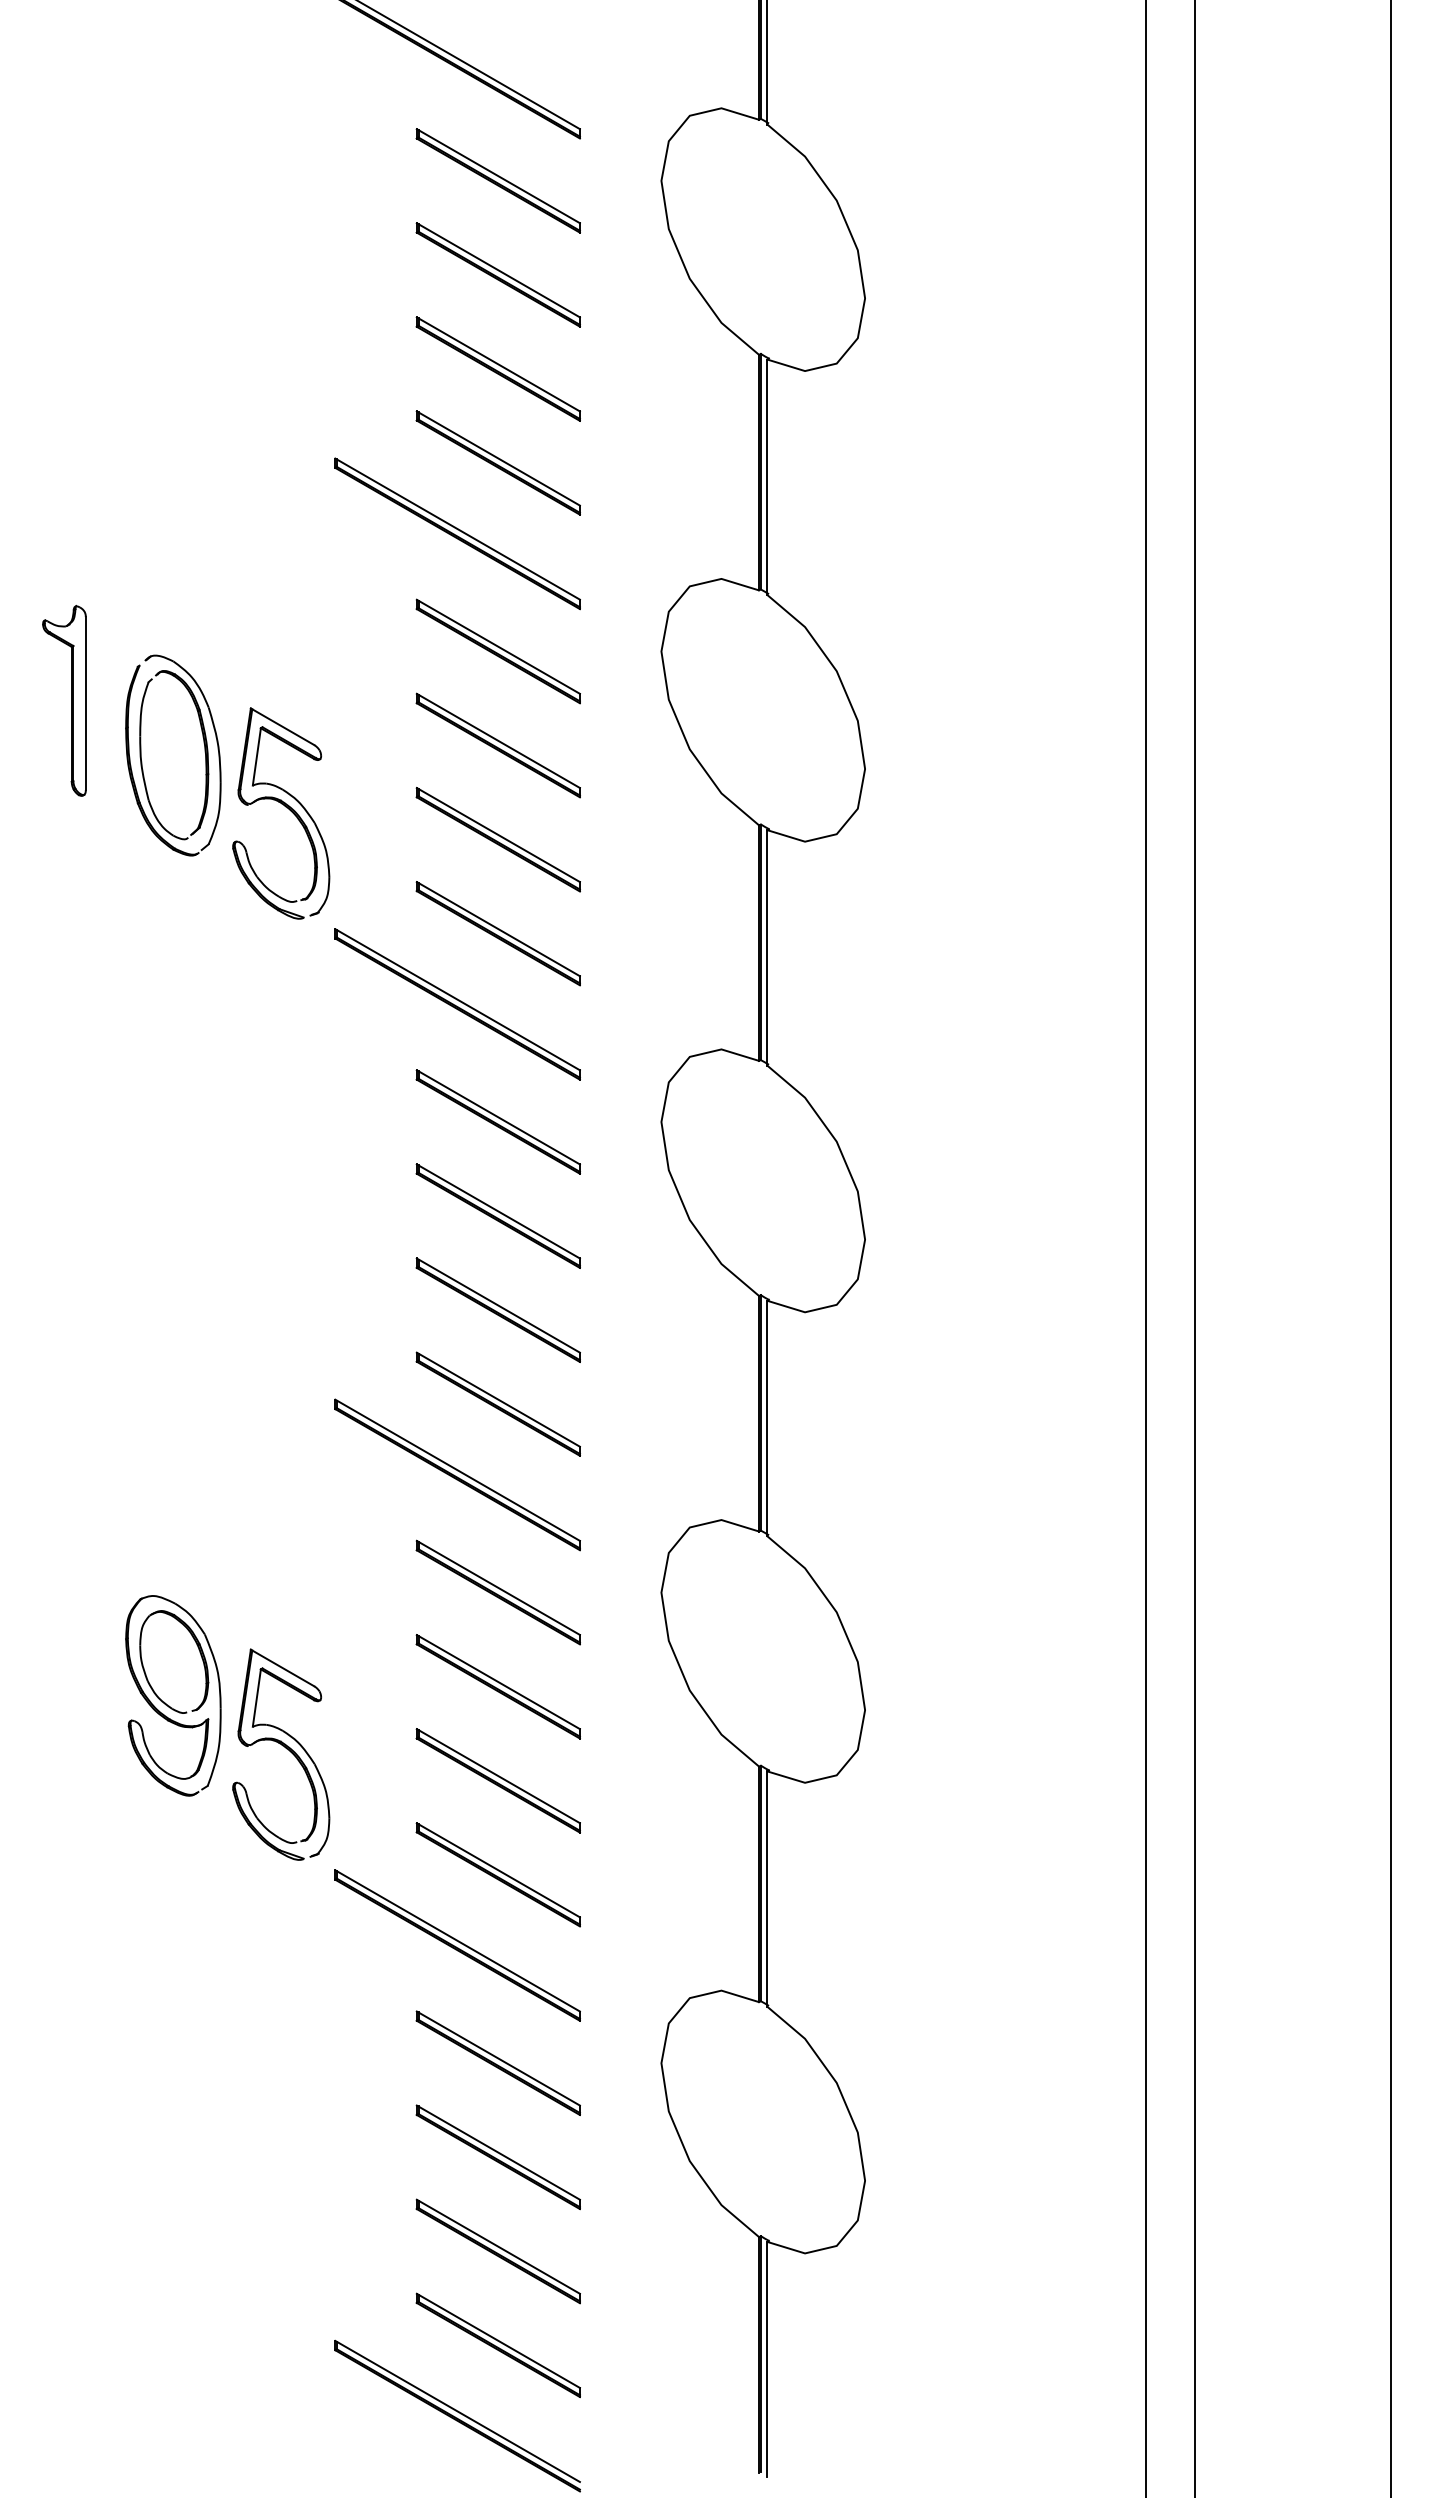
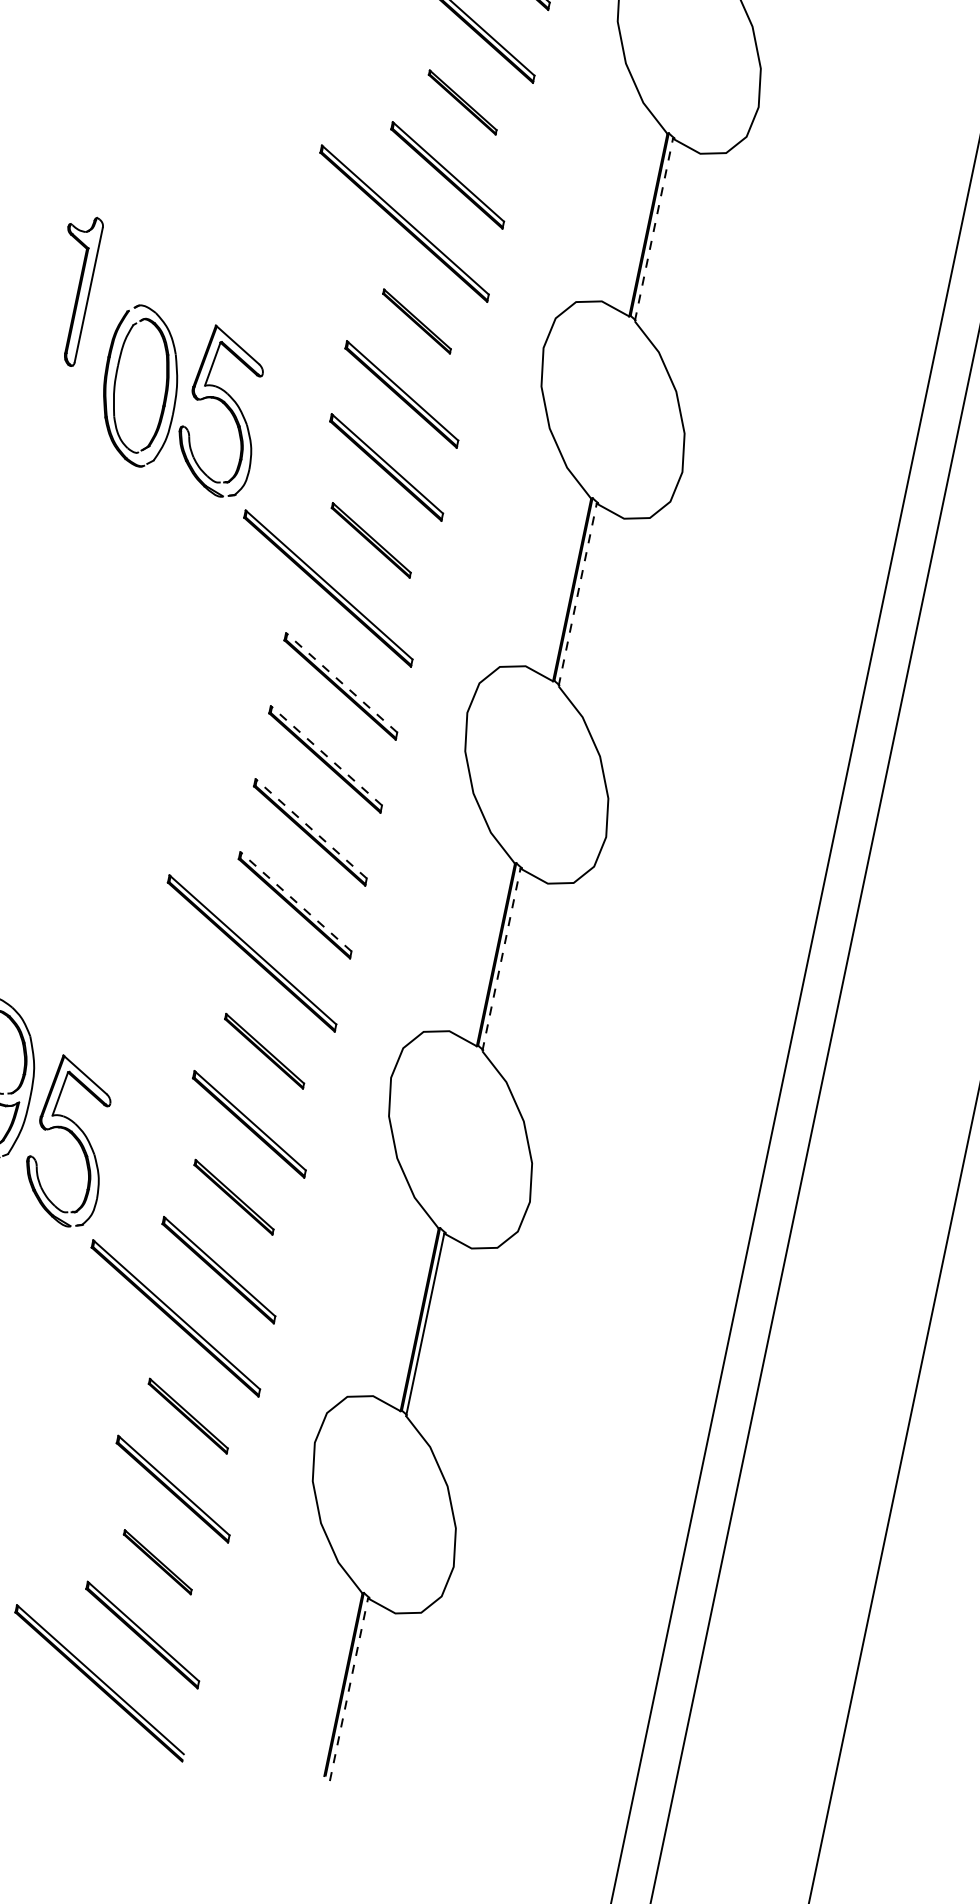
part: (497, 368) -> (462, 101), size x0.6
line: (767, 477) -> (654, 230), solid -> dashed
part: (497, 651) -> (416, 321), size x0.6
part: (204, 752) -> (165, 388), moved
part: (497, 933) -> (370, 540), size x0.7
line: (767, 947) -> (577, 594), solid -> dashed
line: (497, 1117) -> (340, 682), solid -> dashed
line: (497, 1211) -> (325, 755), solid -> dashed
line: (497, 1305) -> (310, 828), solid -> dashed
line: (497, 1399) -> (295, 901), solid -> dashed
line: (767, 1418) -> (501, 959), solid -> dashed
part: (497, 1592) -> (263, 1051), size x0.7
part: (497, 1780) -> (233, 1196), size x0.7
part: (497, 2062) -> (187, 1415), size x0.7
part: (497, 2251) -> (157, 1562), size x0.6
line: (767, 2359) -> (349, 1689), solid -> dashed

